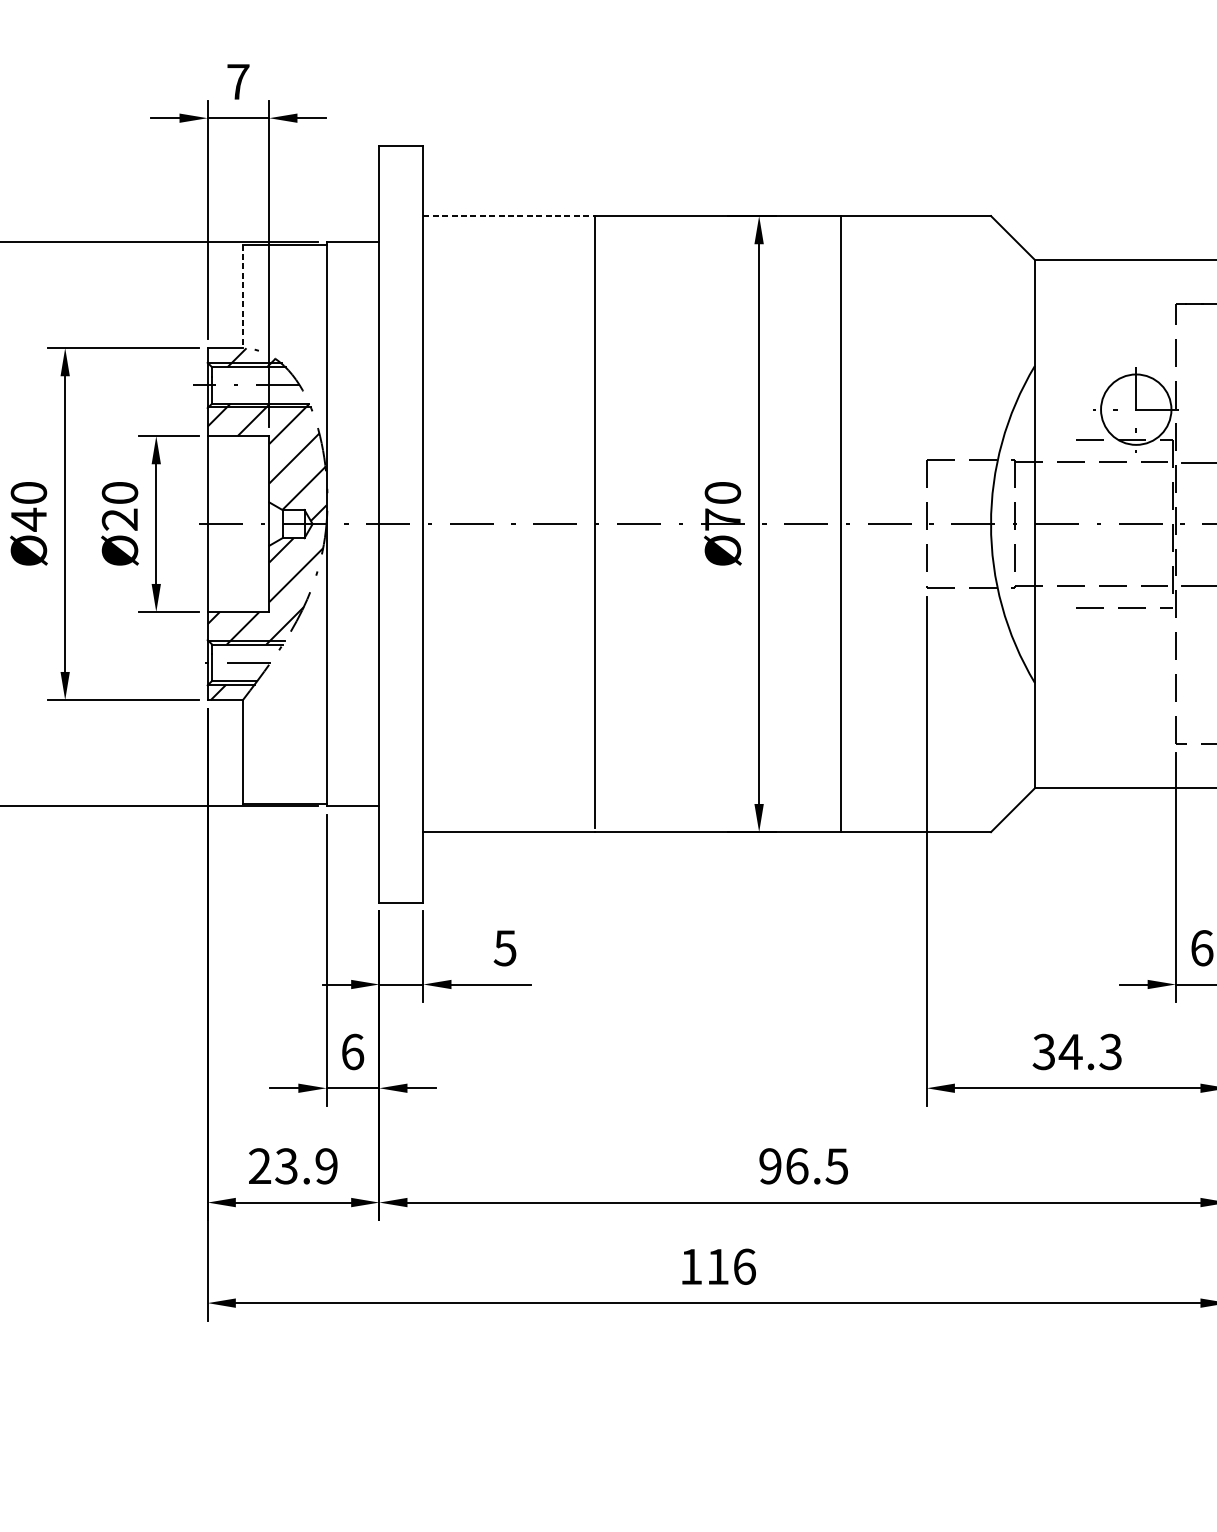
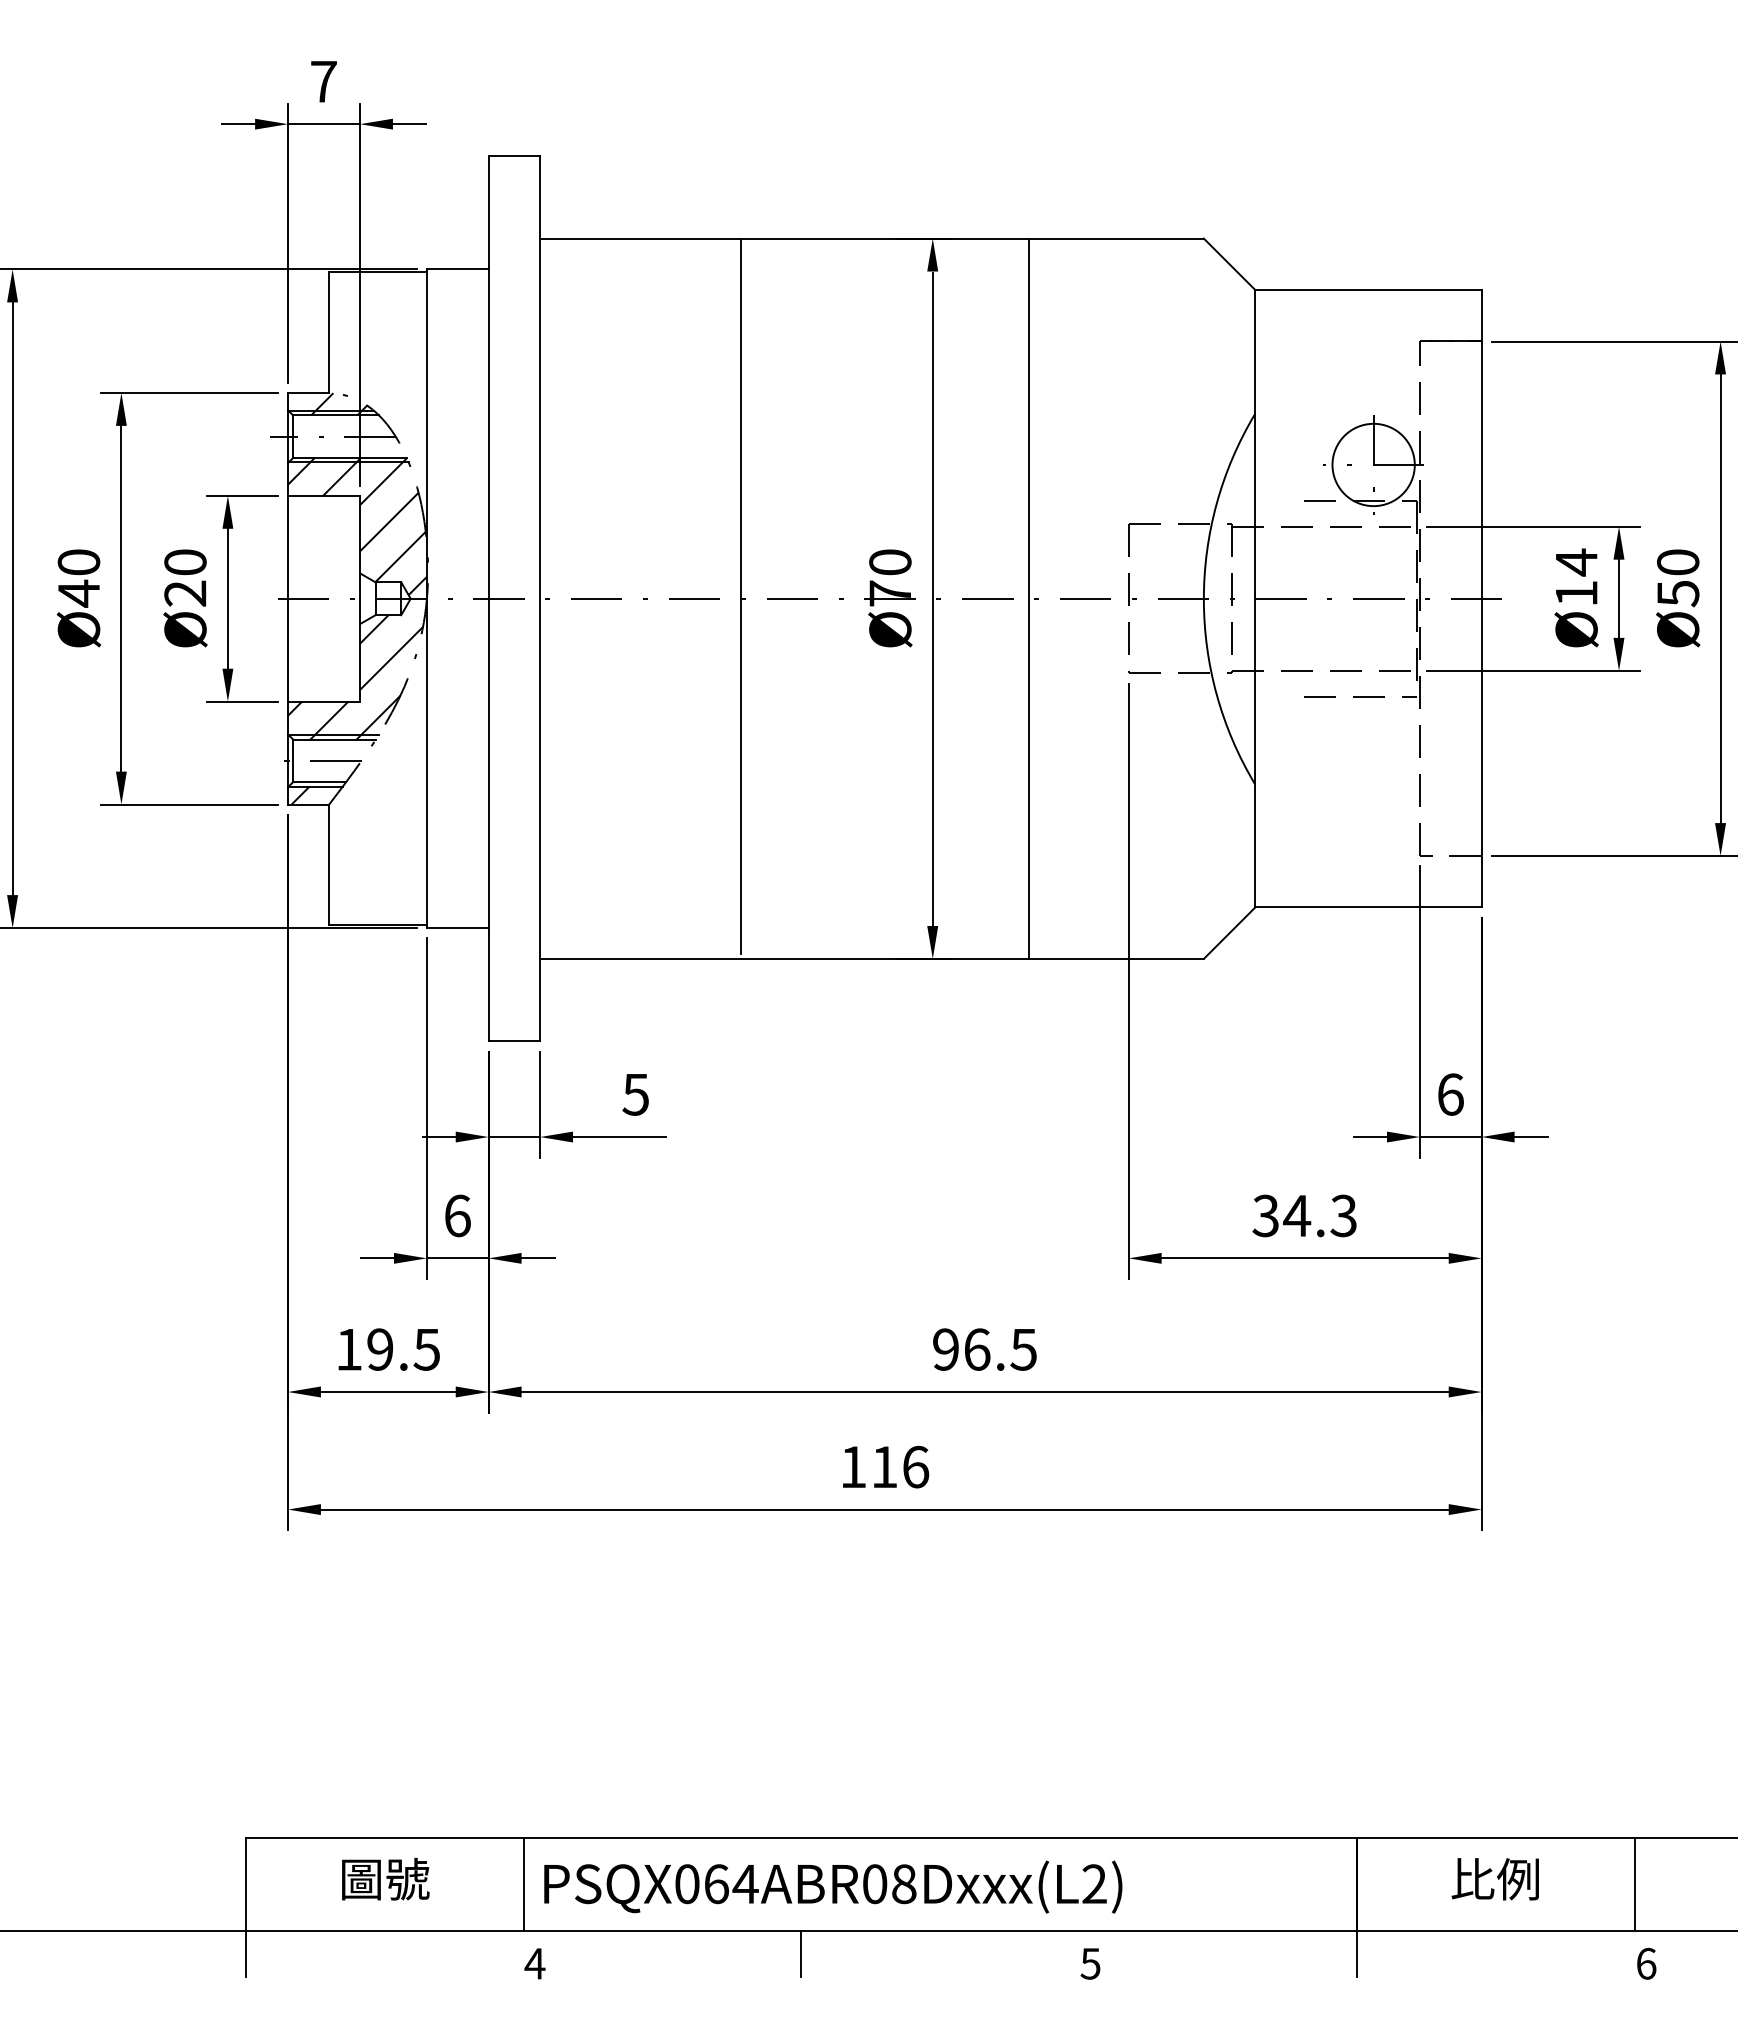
line: (509, 215) -> (640, 238), dashed -> solid
line: (243, 297) -> (329, 333), dashed -> solid
text: (292, 1166) -> (387, 1349), 23.9 -> 19.5

